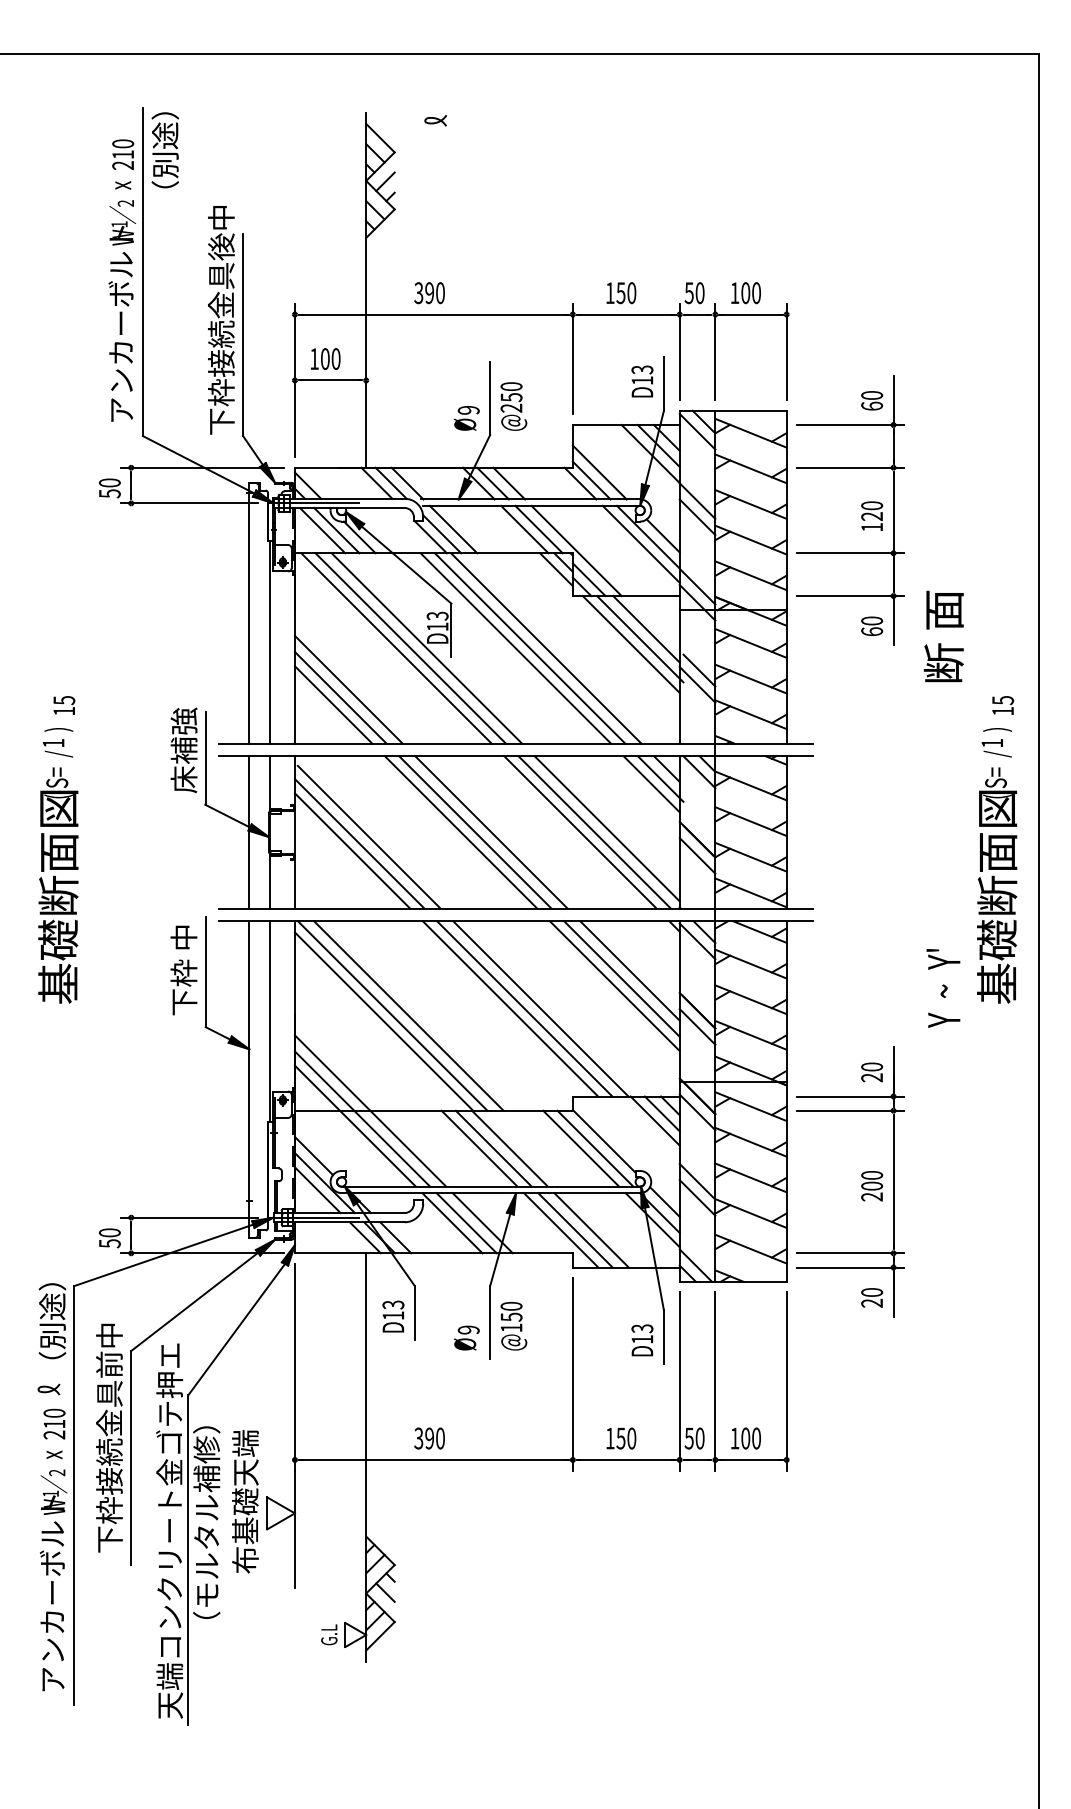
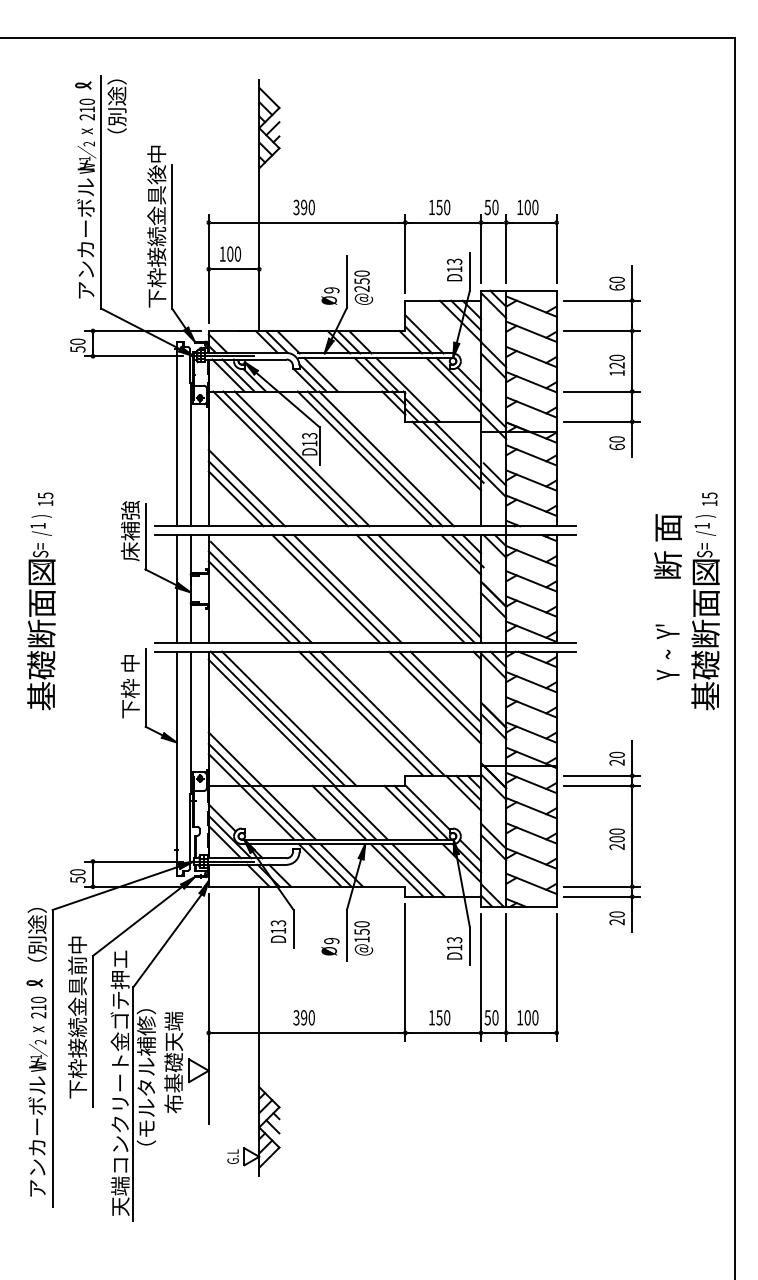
part: (435, 120) -> (83, 85), moved
text: (943, 636) -> (667, 546), moved
text: (943, 988) -> (667, 652), moved

